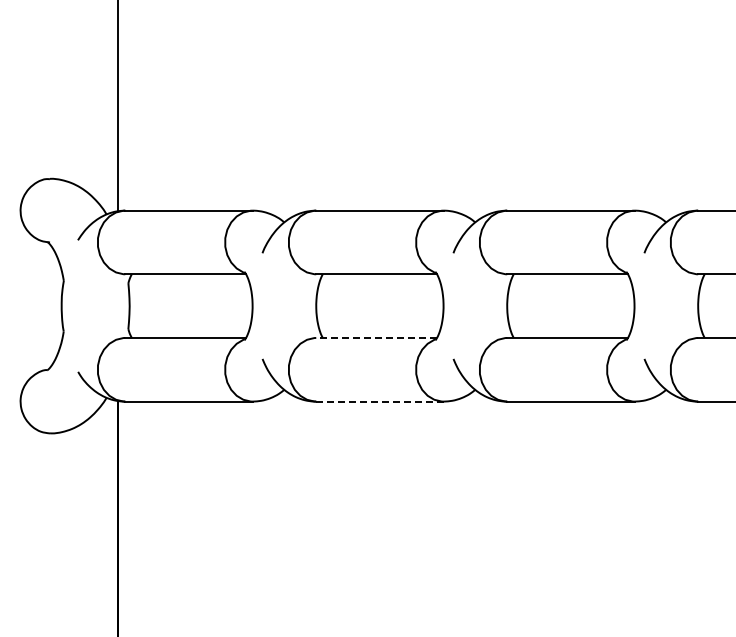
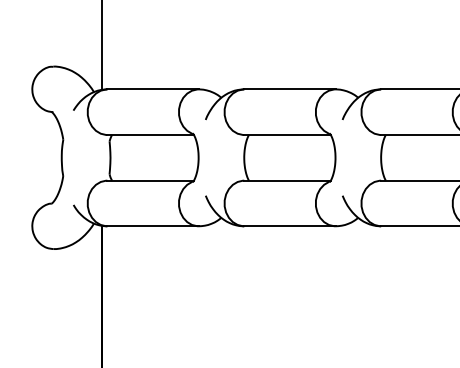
line: (376, 337) -> (287, 180), dashed -> solid
line: (379, 401) -> (289, 226), dashed -> solid

